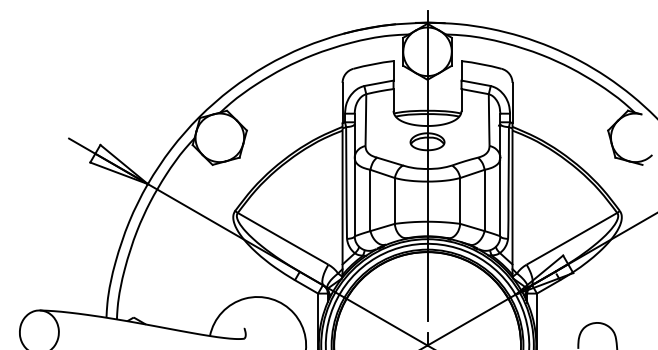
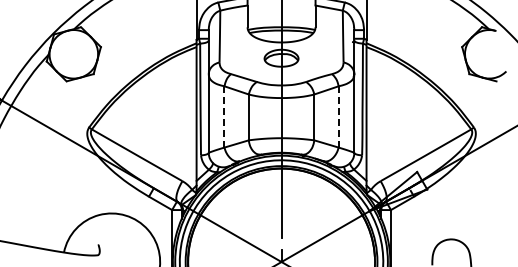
line: (370, 200) -> (224, 116), solid -> dashed
line: (484, 200) -> (338, 116), solid -> dashed

